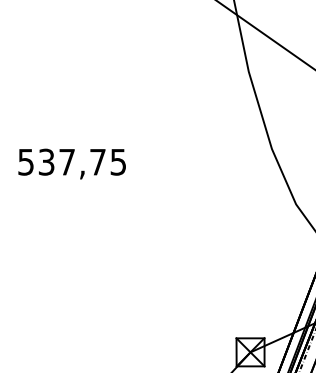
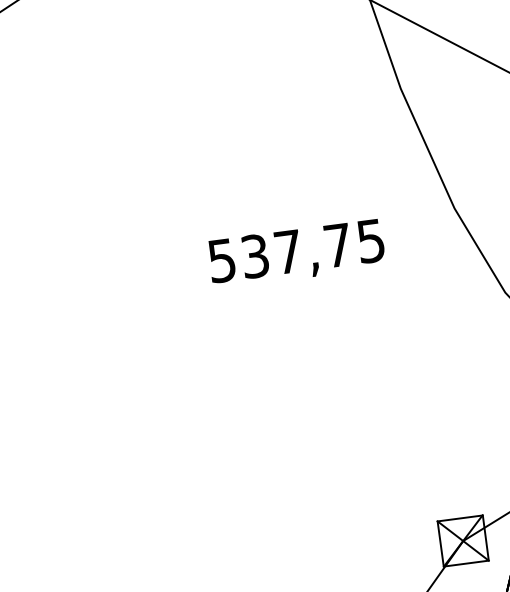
text: (71, 163) -> (295, 253), moved

